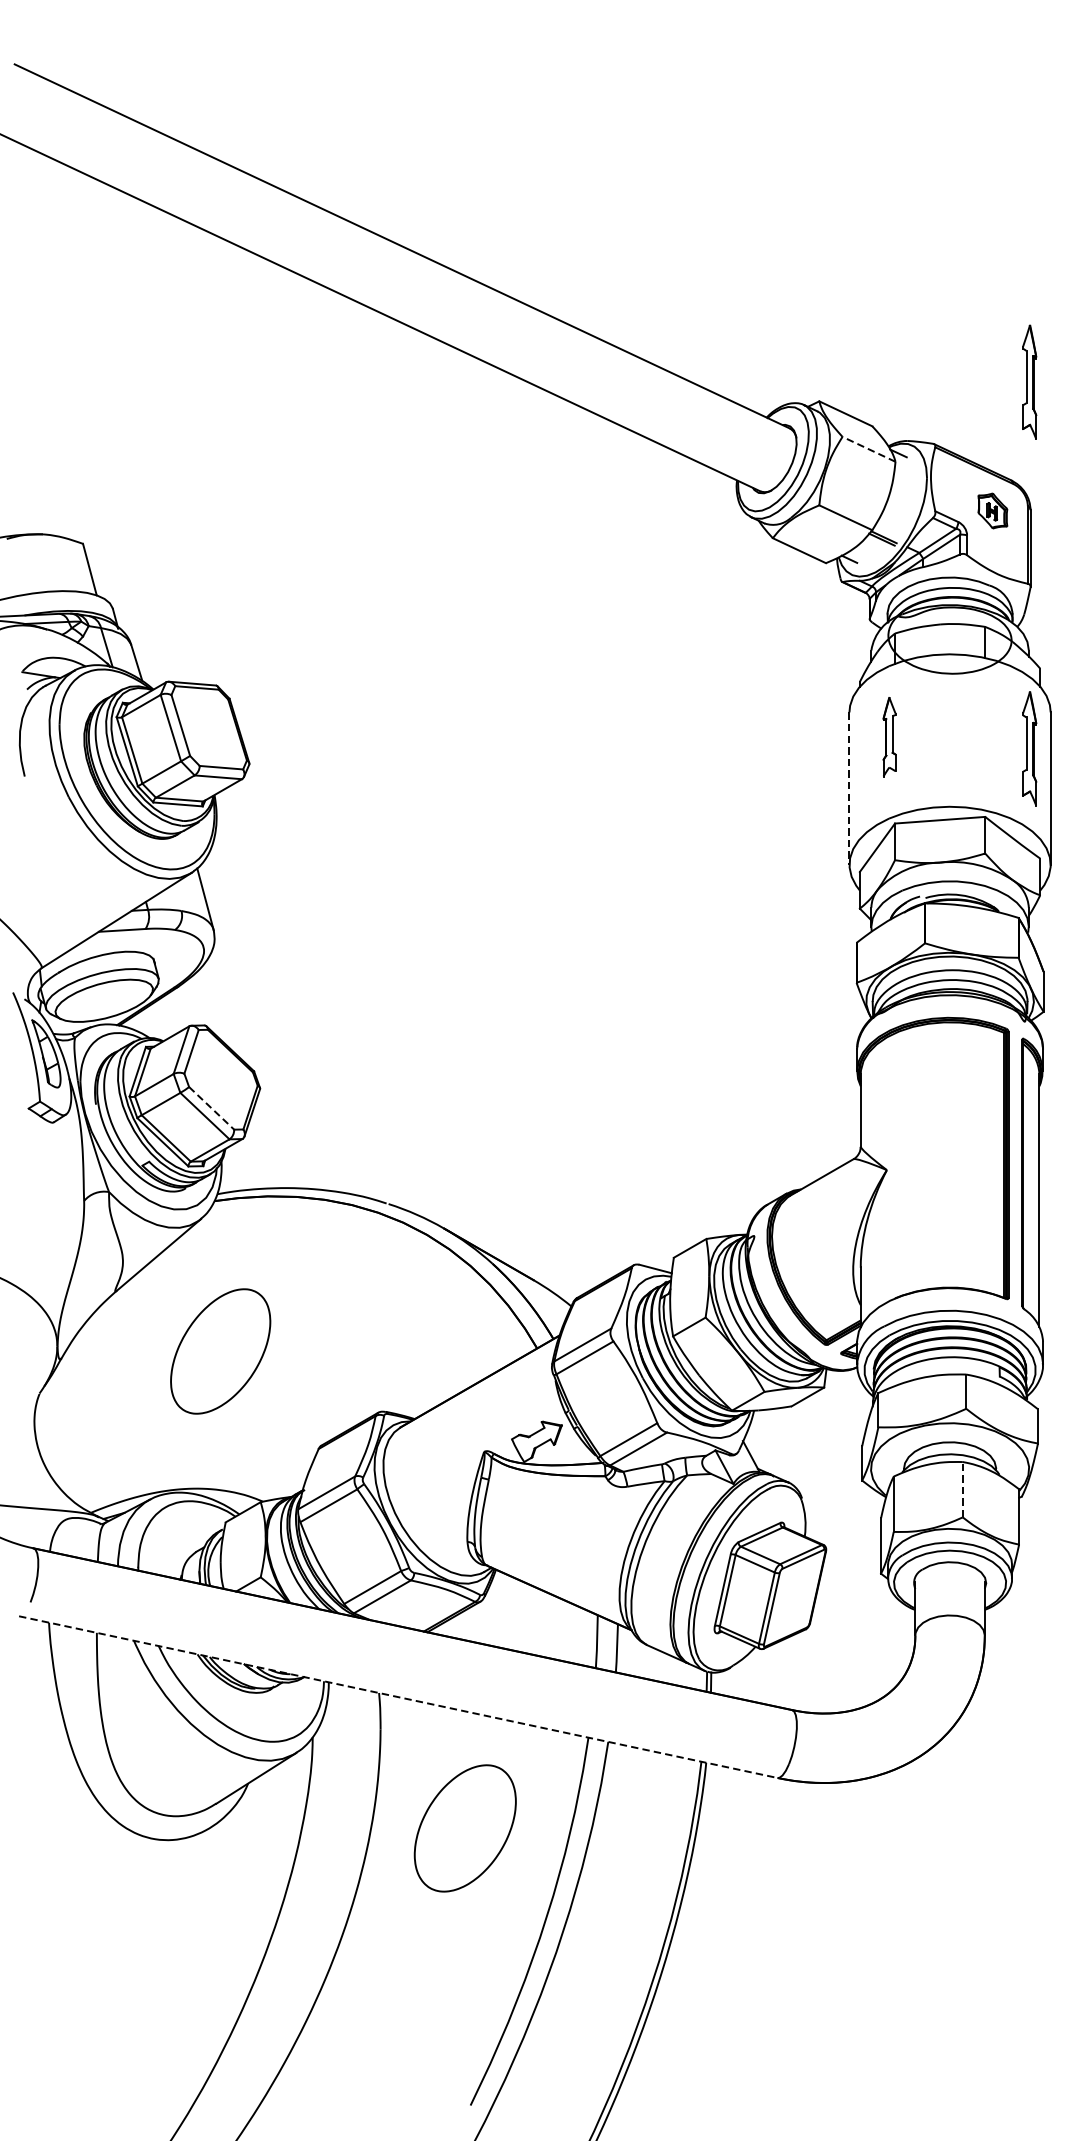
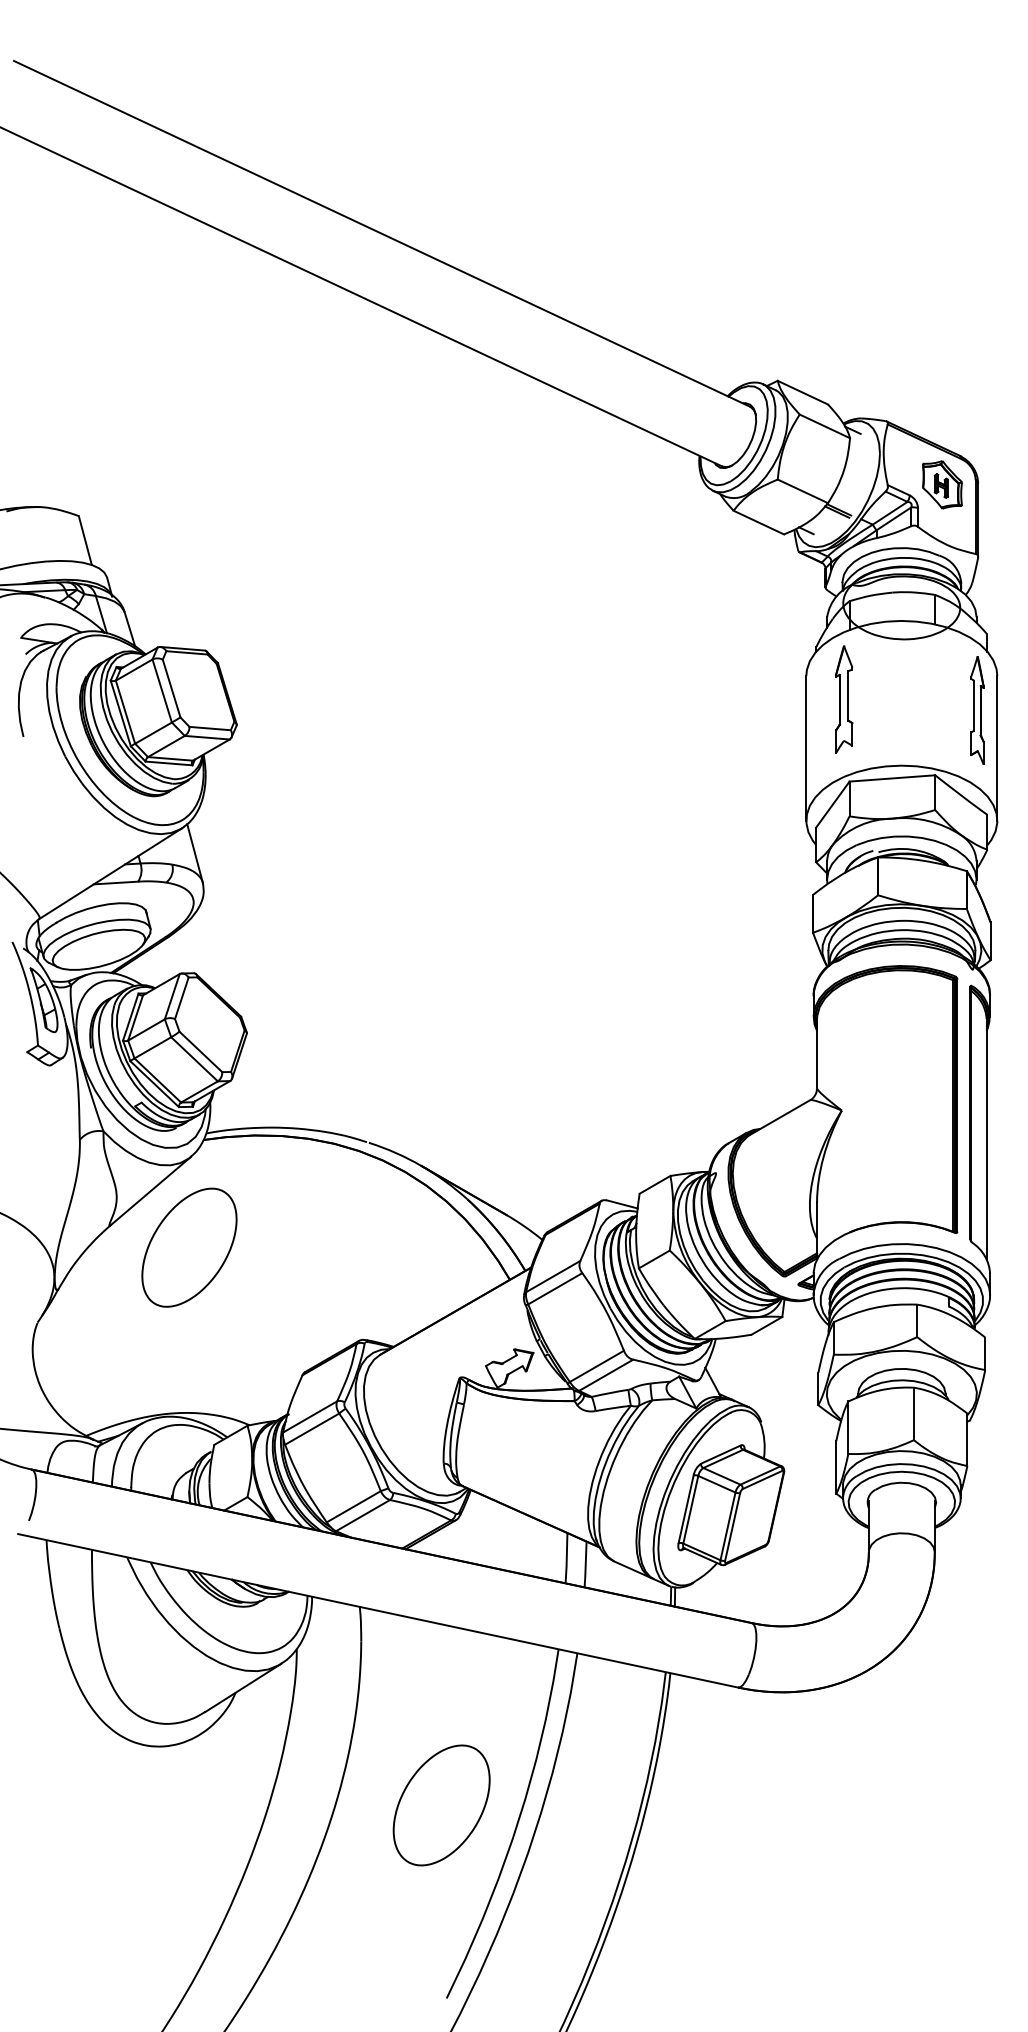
part: (1029, 382) -> (977, 362), removed
line: (868, 449) -> (824, 426), dashed -> solid
part: (992, 510) -> (942, 484), size x1.43
part: (889, 737) -> (844, 699), size x1.43
line: (849, 788) -> (806, 748), dashed -> solid
line: (212, 1108) -> (201, 1052), dashed -> solid
part: (220, 1351) -> (189, 1247), moved
line: (962, 1489) -> (913, 1413), dashed -> solid
line: (398, 1696) -> (378, 1610), dashed -> solid
part: (465, 1828) -> (441, 1805), moved

